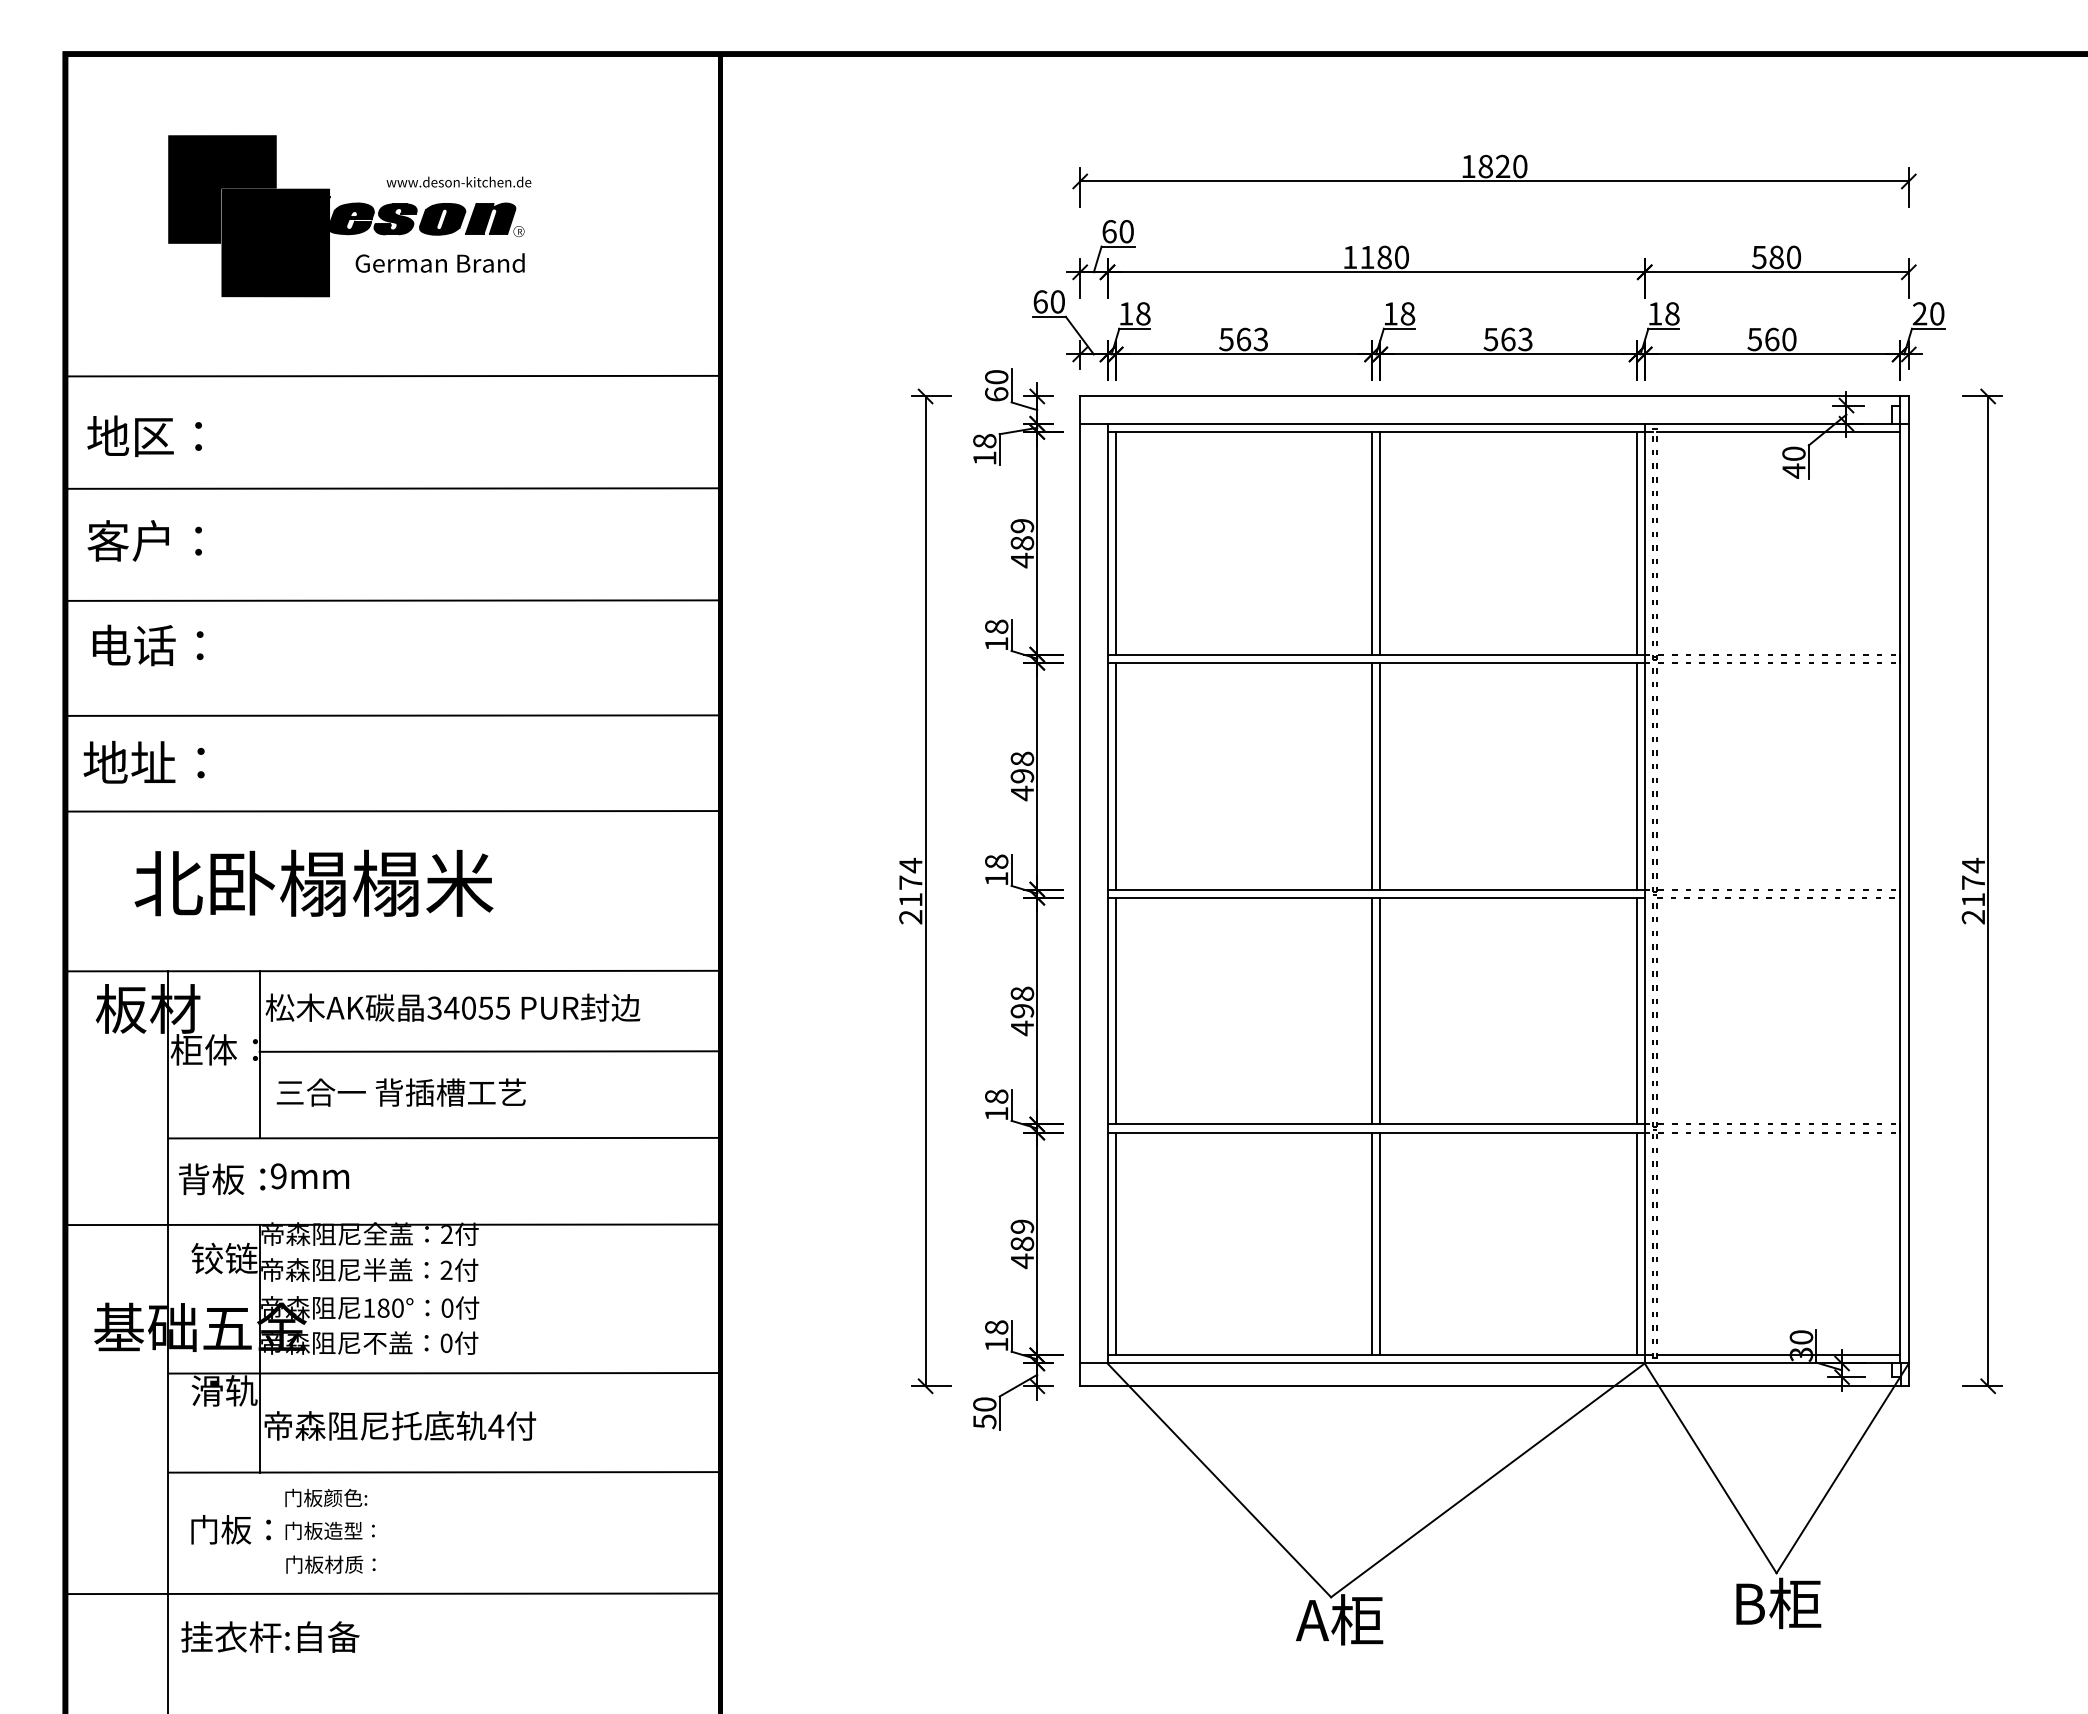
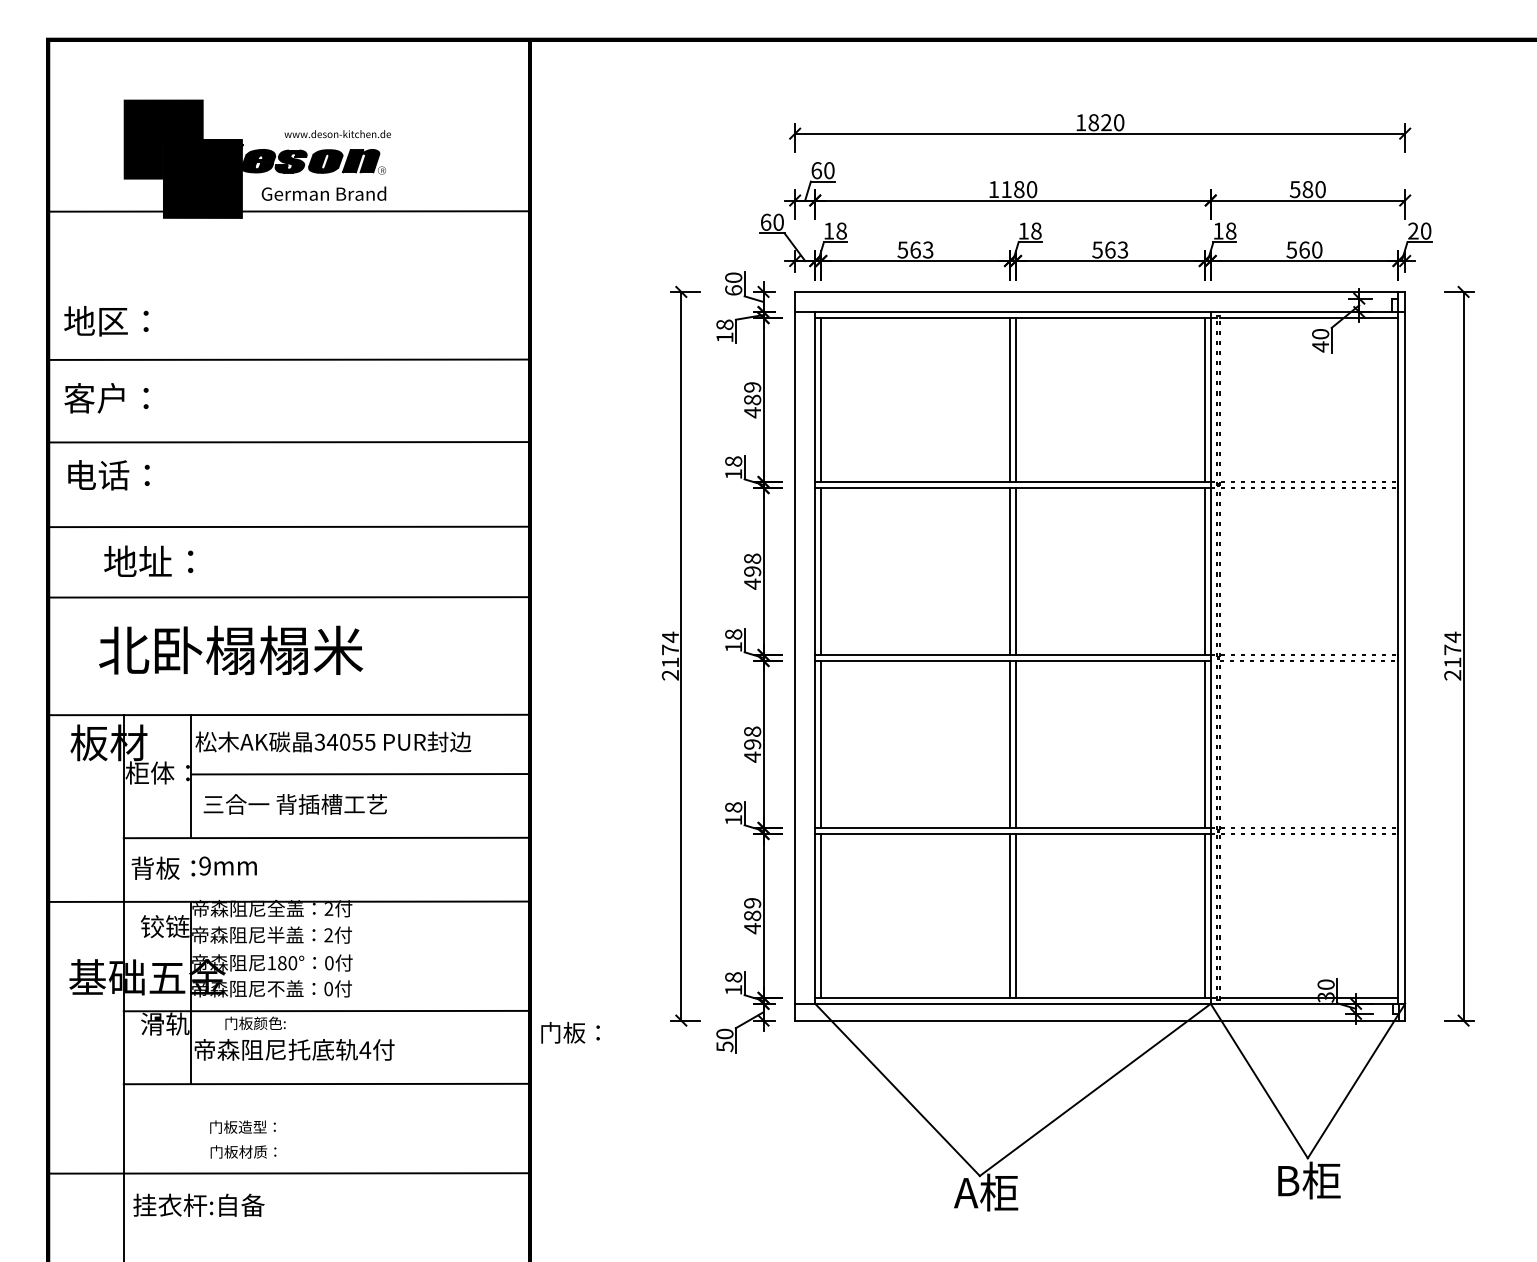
line: (392, 375) -> (288, 210), moved
text: (143, 762) -> (148, 561), moved
text: (326, 1497) -> (255, 1023), moved
text: (230, 1529) -> (570, 1032), moved

